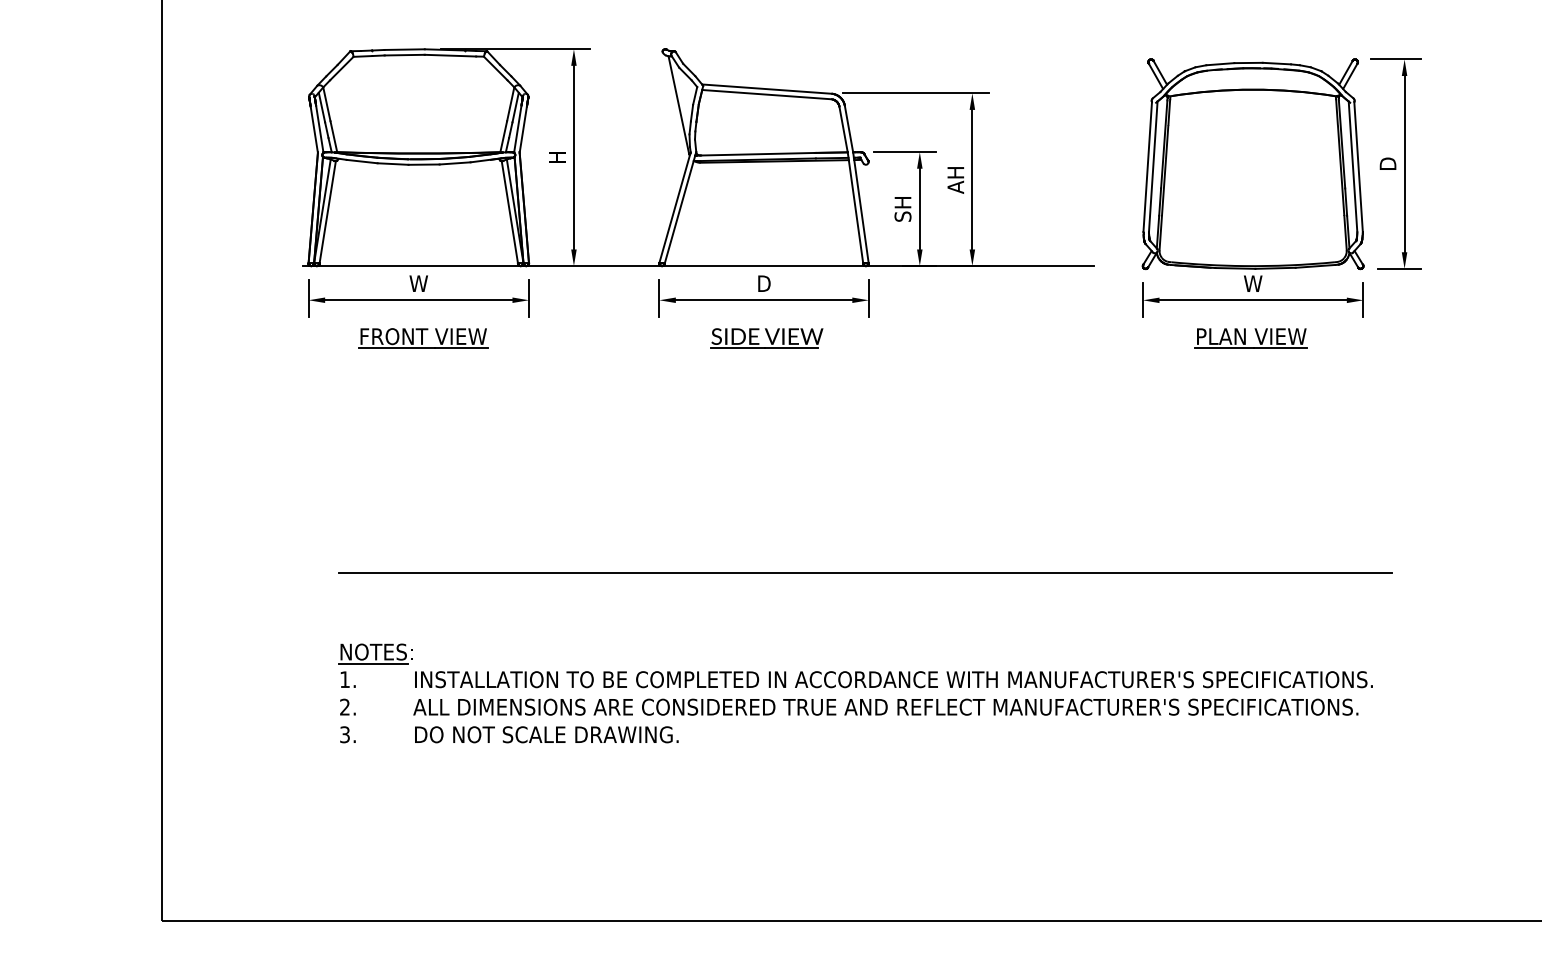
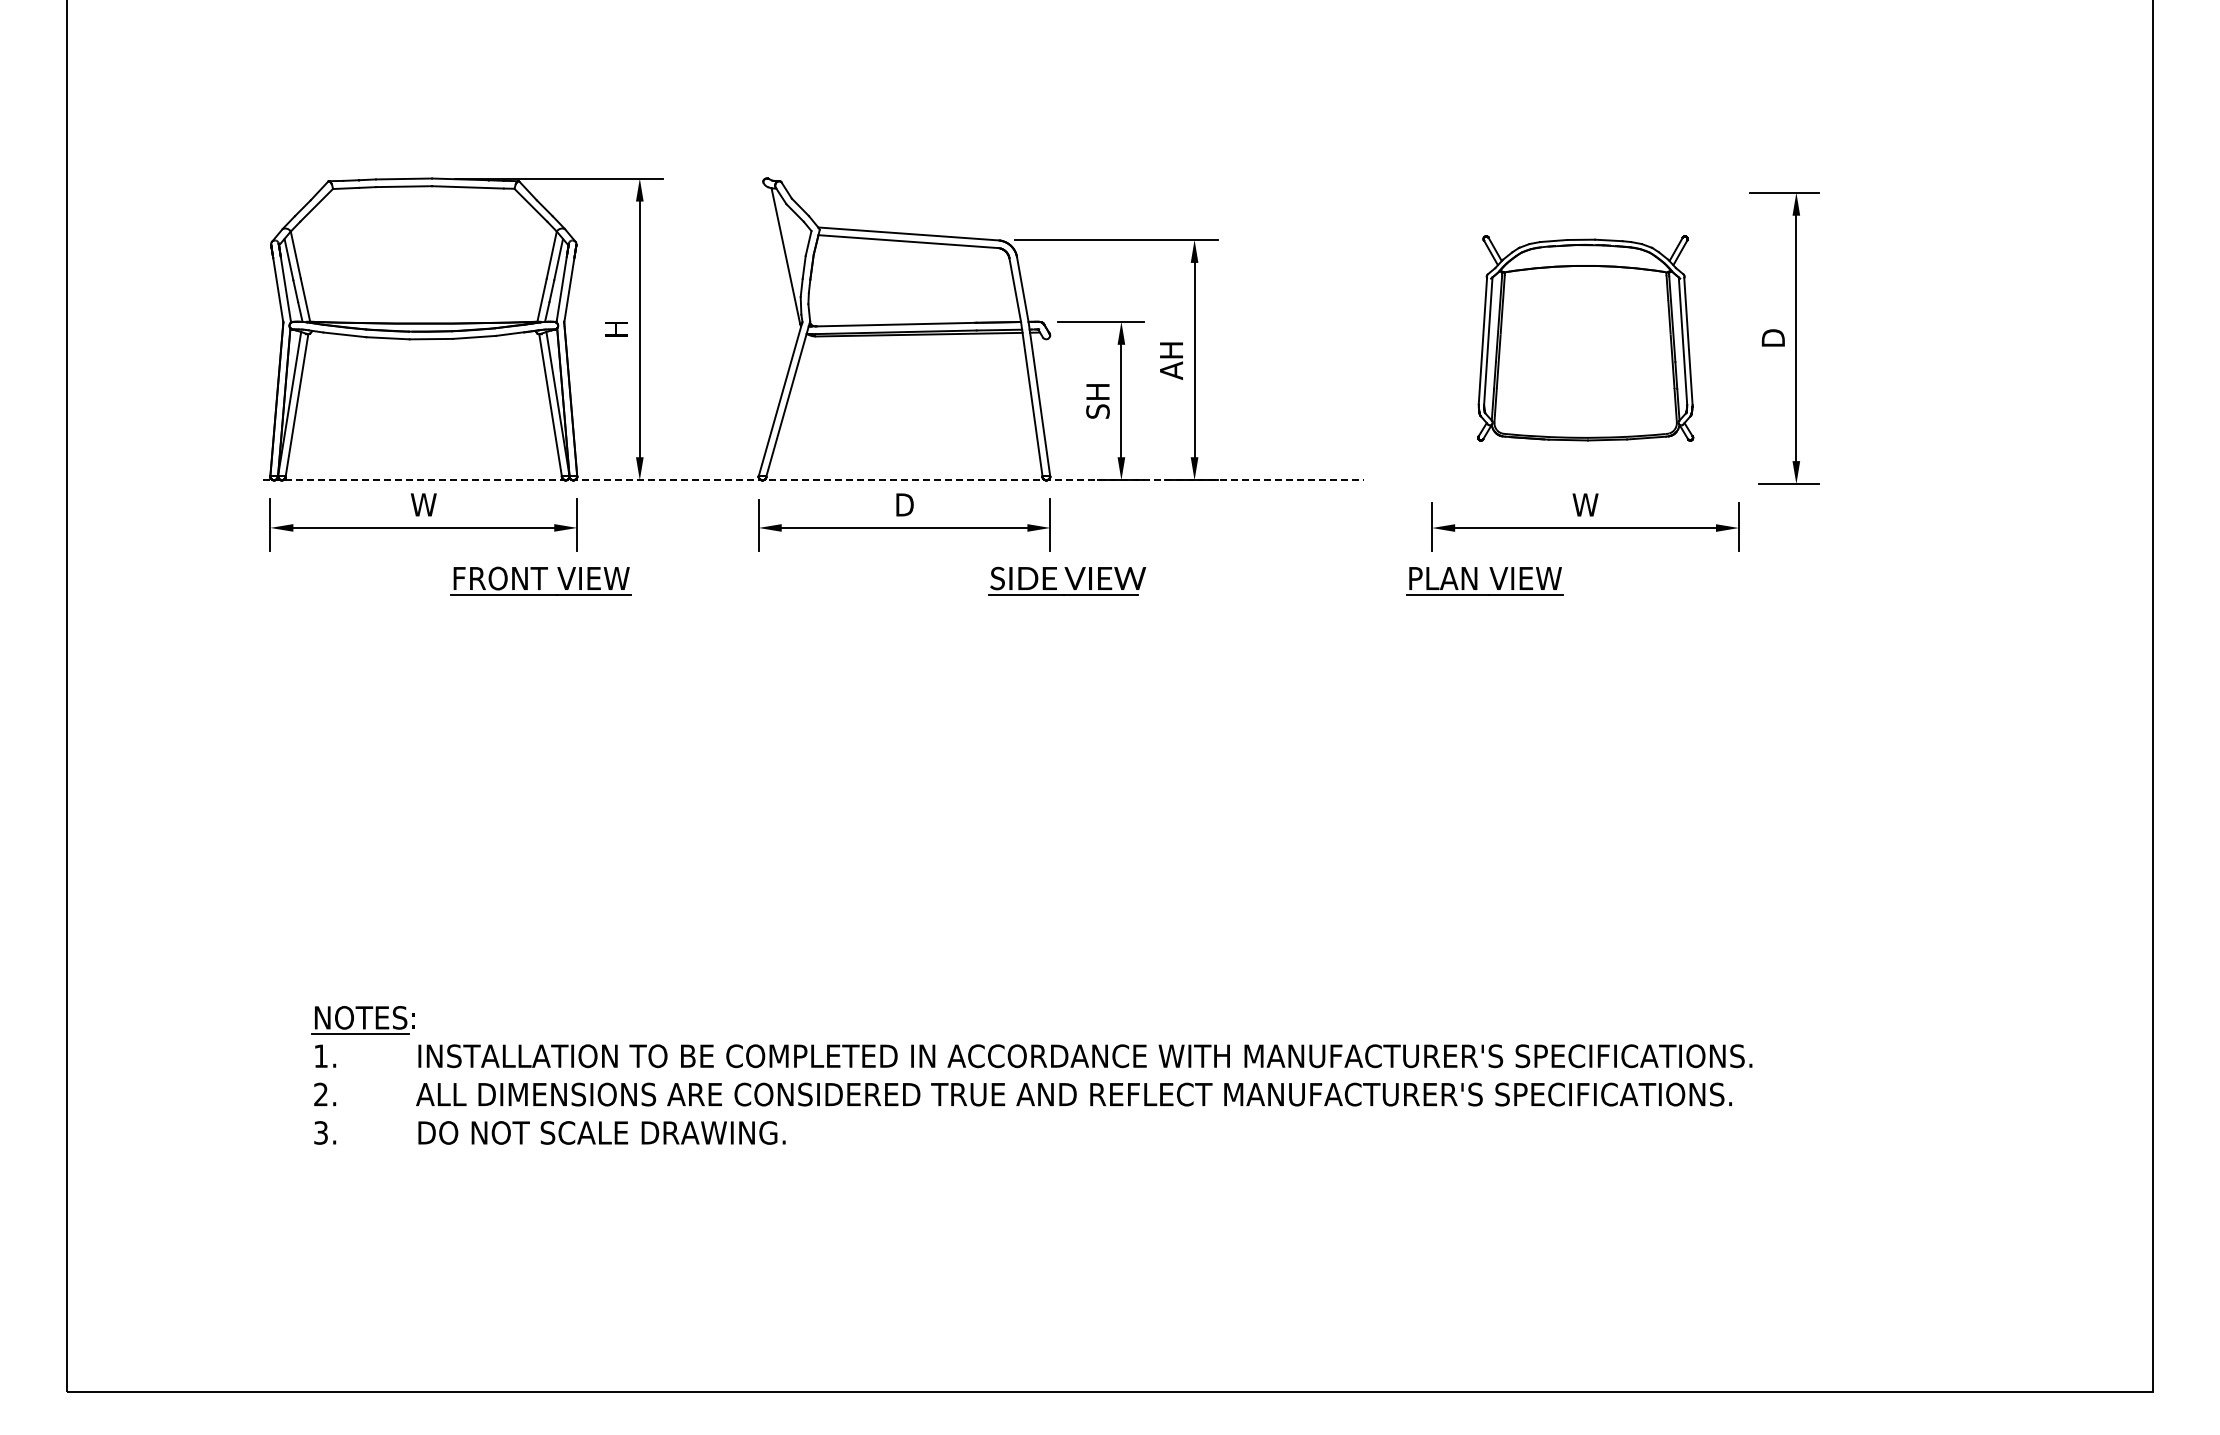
part: (1253, 164) -> (1585, 338), size x0.7
line: (698, 266) -> (813, 480), solid -> dashed
part: (422, 338) -> (540, 580), moved
part: (766, 338) -> (1067, 580), moved
part: (1245, 338) -> (1477, 581), moved
line: (865, 573) -> (1045, 908), removed

